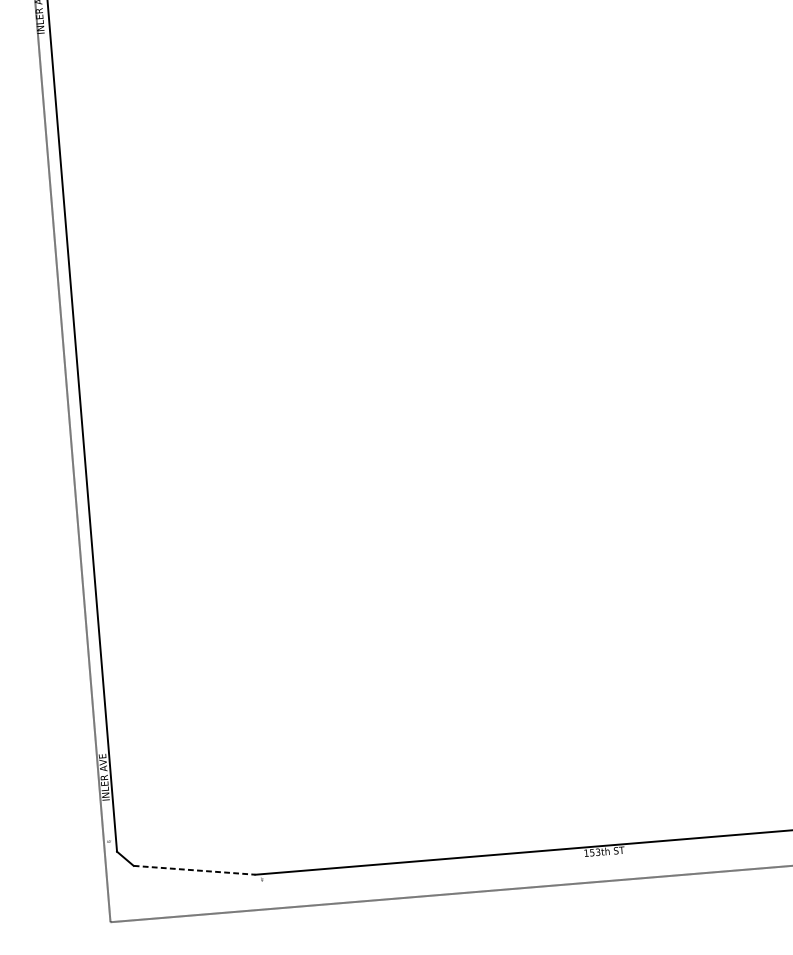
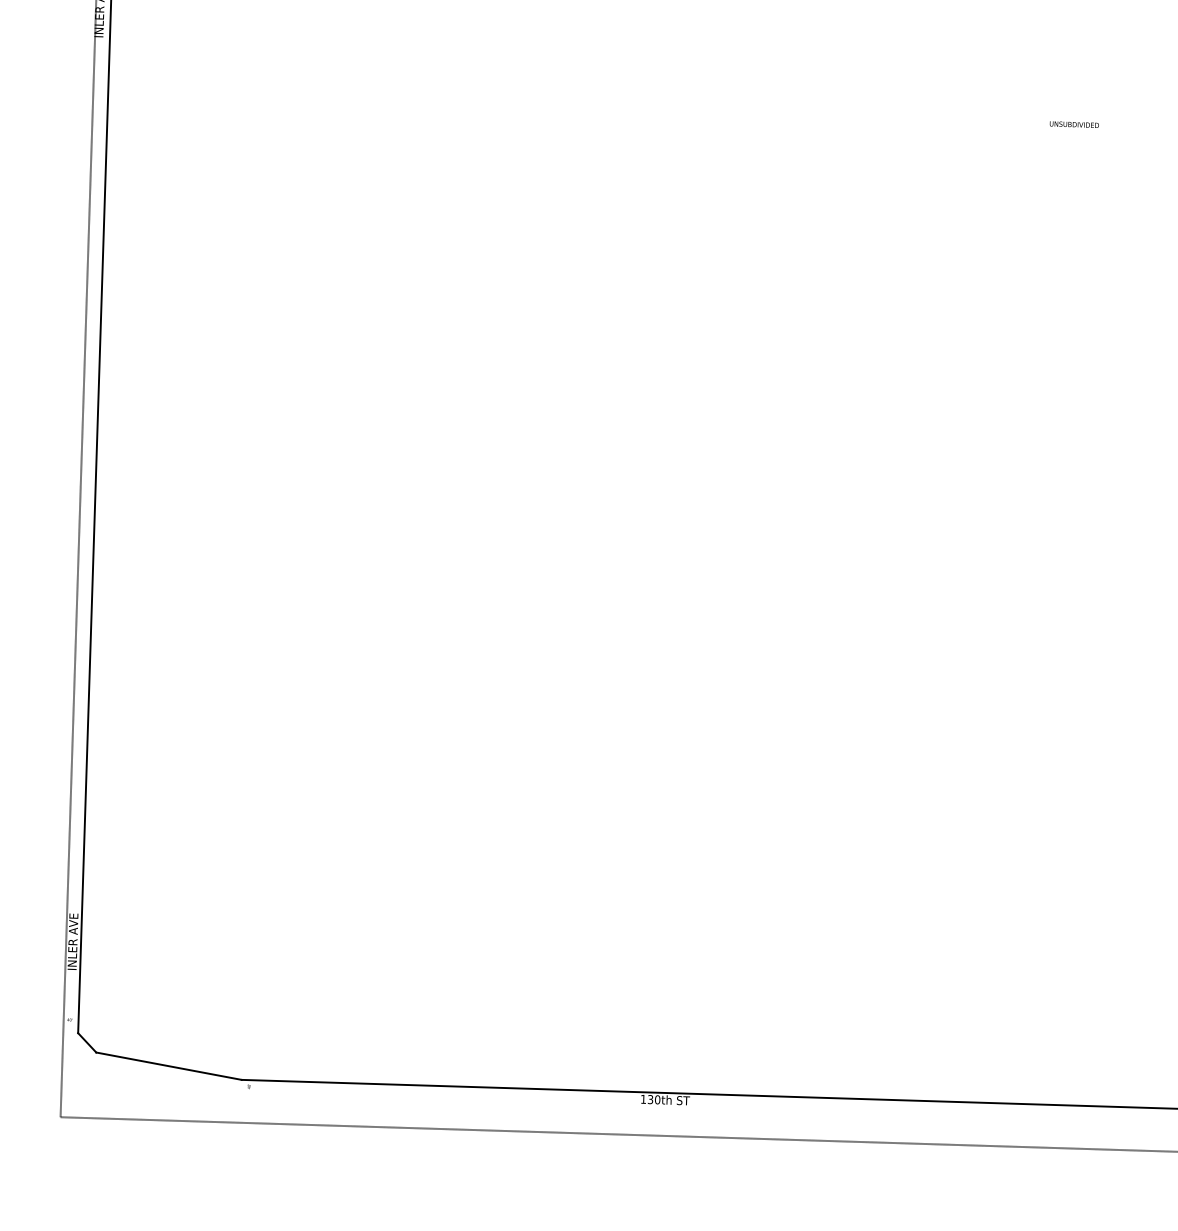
text: (595, 852) -> (654, 1099), 153th -> 130th
line: (194, 870) -> (169, 1066), dashed -> solid

